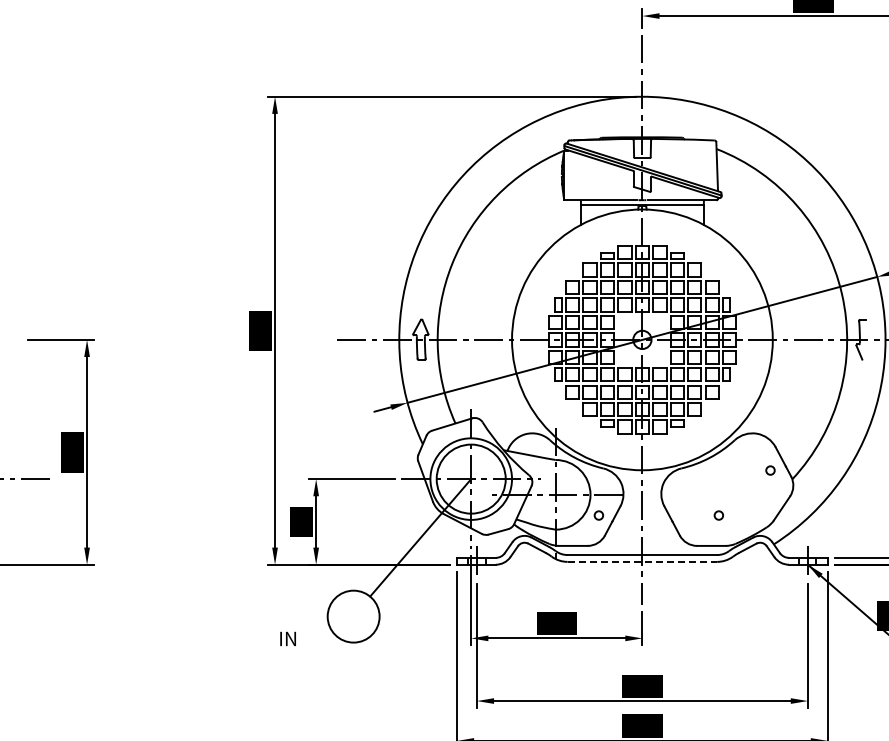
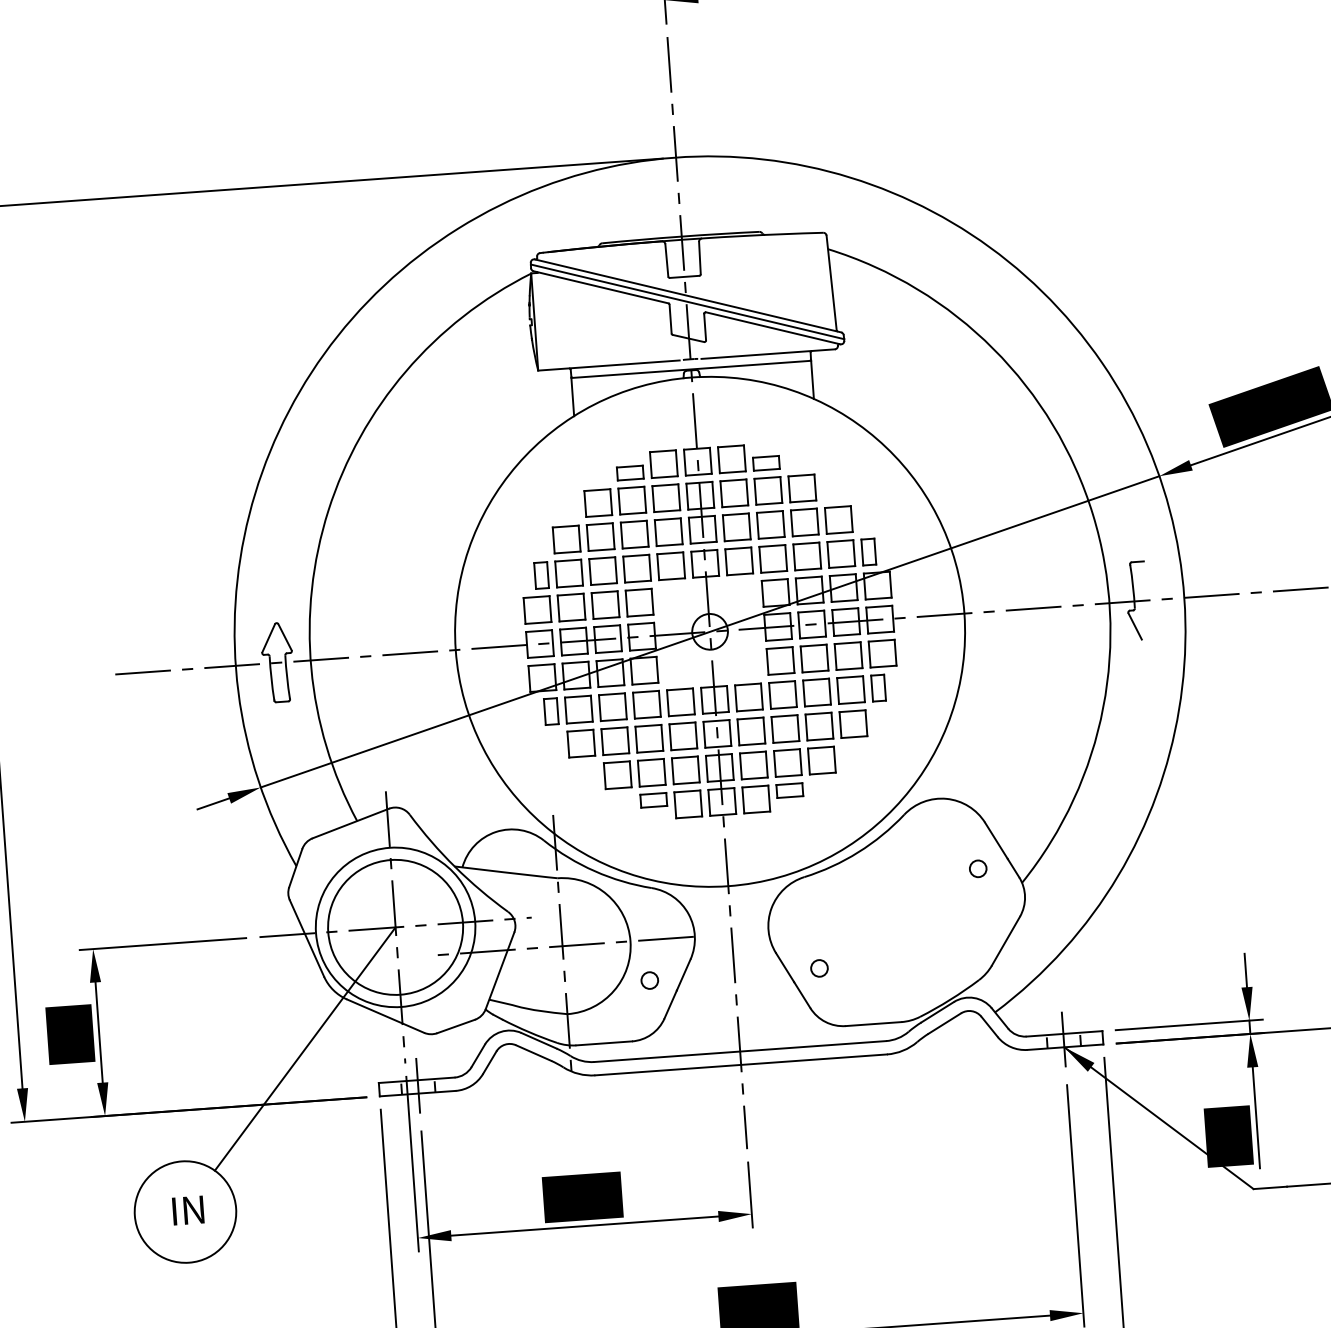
circle: (718, 515) -> (818, 968), moved
line: (642, 561) -> (741, 1064), dashed -> solid
text: (287, 638) -> (186, 1209), moved

